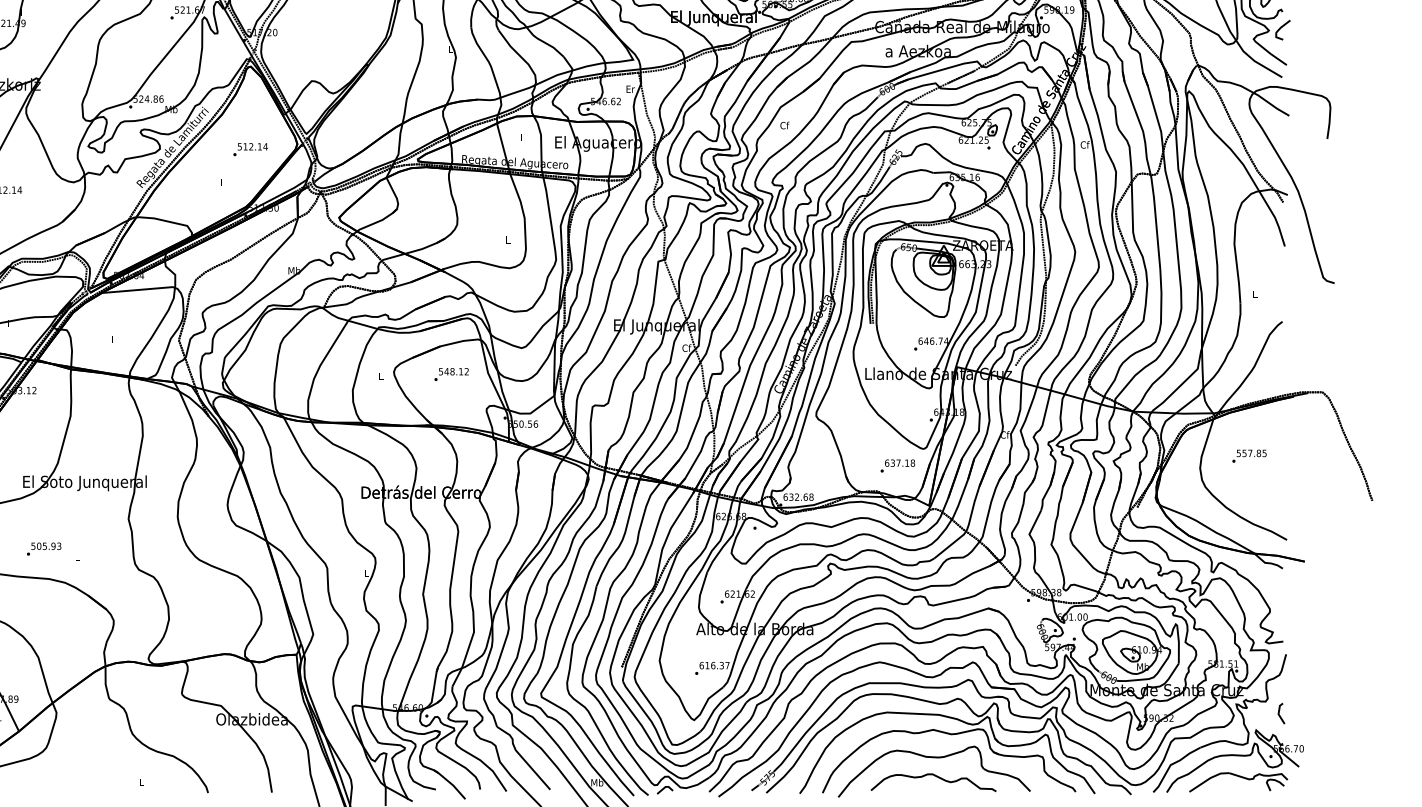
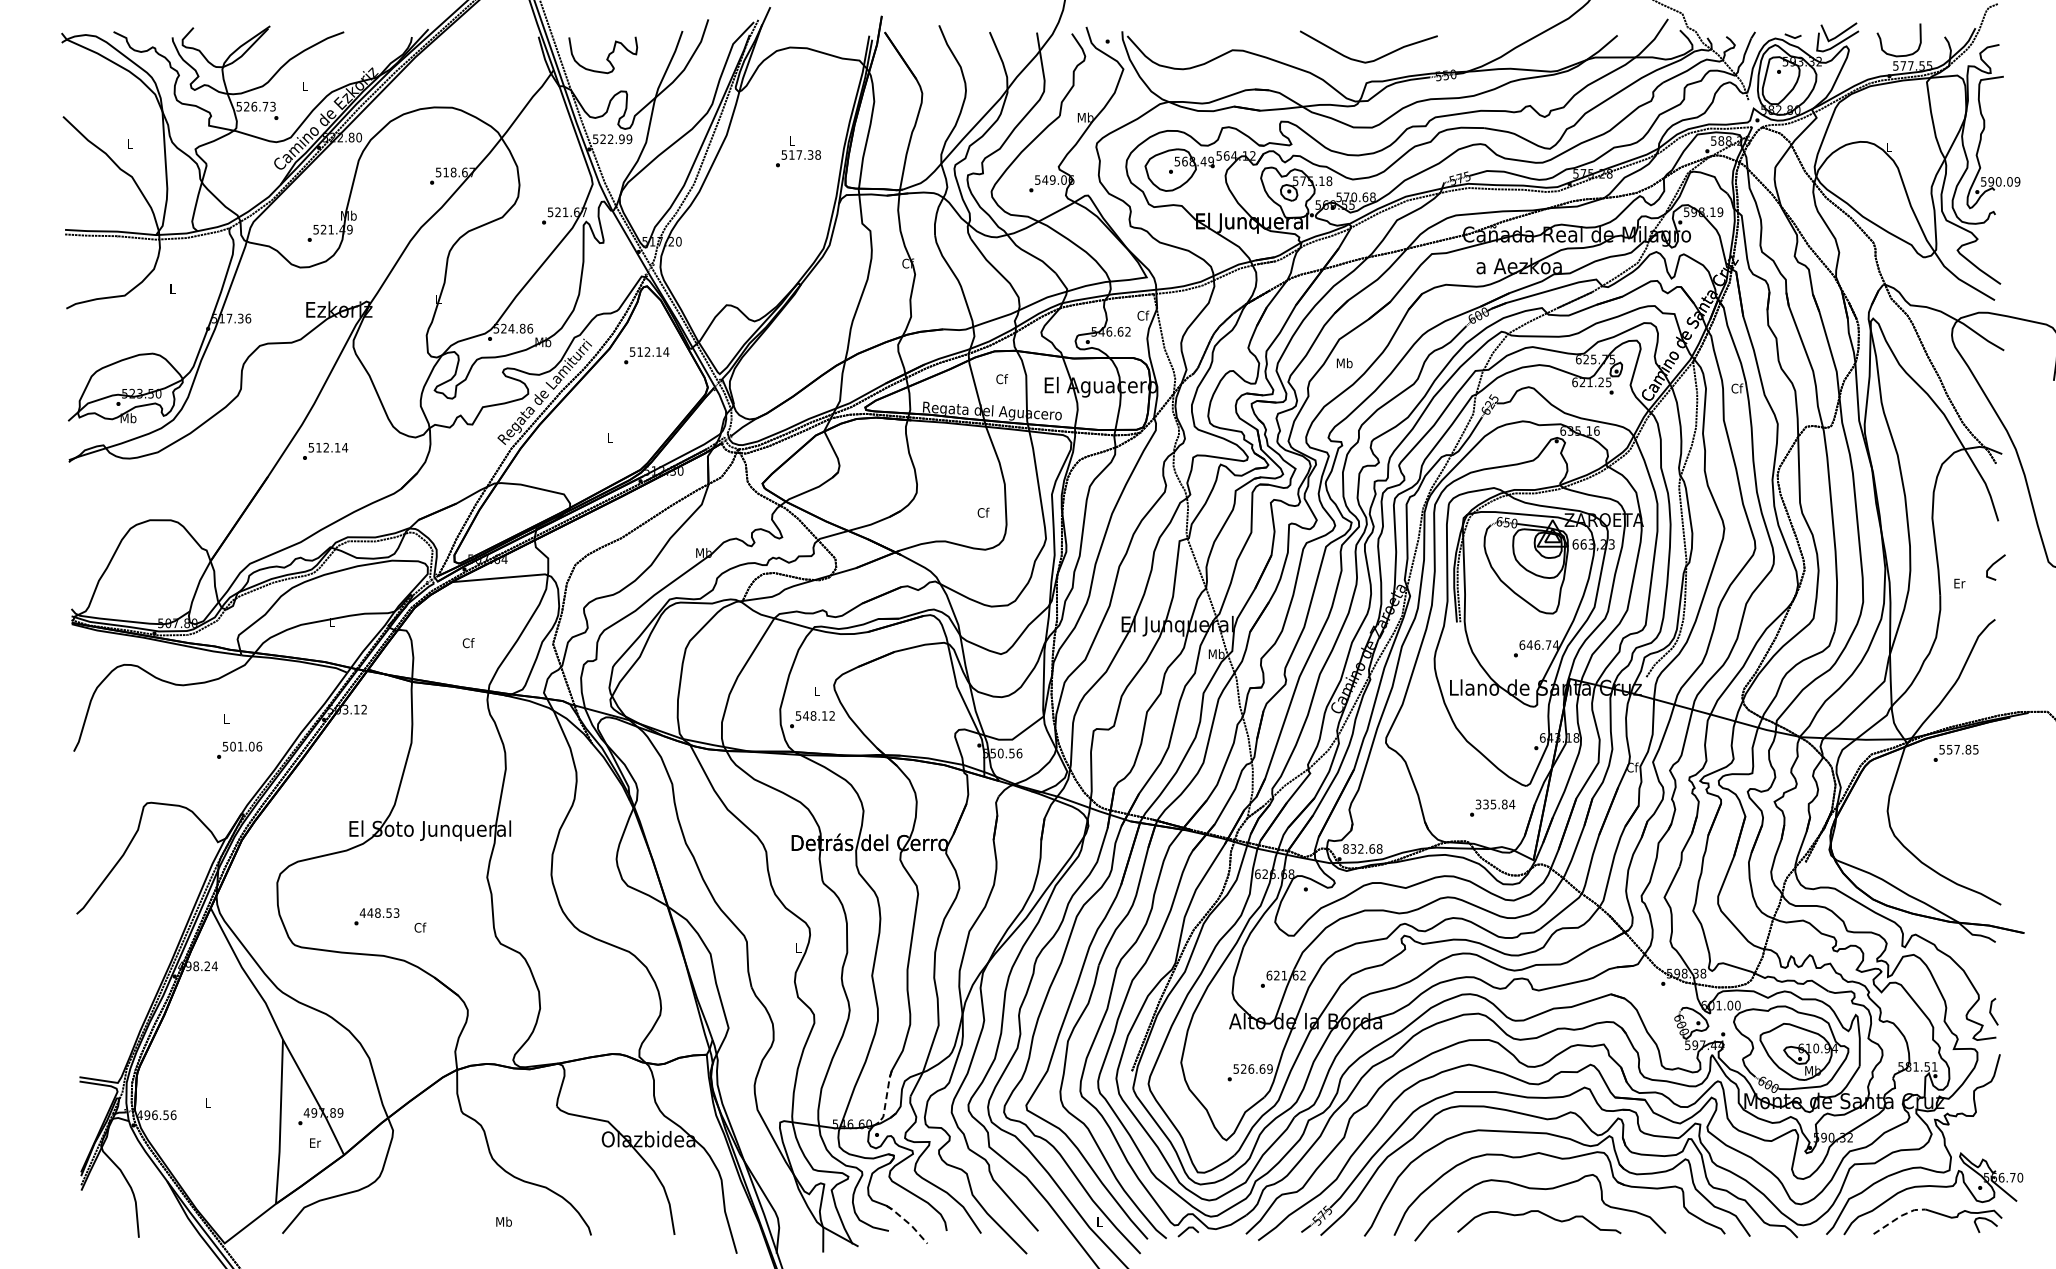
text: (22, 12) -> (348, 215), L -> Mb
curve: (1281, 28) -> (1993, 565), moved
text: (450, 49) -> (908, 263), L -> Cf
text: (630, 89) -> (1143, 315), Er -> Cf
text: (784, 125) -> (1344, 363), Cf -> Mb
text: (522, 137) -> (1002, 379), L -> Cf
text: (250, 149) -> (646, 355), moved
text: (508, 239) -> (983, 512), L -> Cf
text: (1255, 294) -> (1959, 583), L -> Er
text: (114, 340) -> (468, 643), L -> Cf
text: (686, 348) -> (1216, 654), Cf -> Mb
text: (451, 374) -> (812, 719), moved
text: (1249, 455) -> (1955, 752), moved
text: (900, 463) -> (1495, 804), 637.18 -> 335.84
text: (785, 496) -> (1345, 848), 632.68 -> 832.68
text: (43, 545) -> (375, 912), 505.93 -> 448.53
text: (77, 557) -> (420, 927), L -> Cf
text: (714, 665) -> (1252, 1068), 616.37 -> 526.69
line: (434, 687) -> (886, 1097), solid -> dashed
line: (1279, 713) -> (1991, 1011), moved
line: (1209, 778) -> (1899, 1216), solid -> dashed
text: (141, 782) -> (503, 1221), L -> Mb
line: (450, 783) -> (908, 1223), solid -> dashed
text: (597, 783) -> (1099, 1222), Mb -> L

